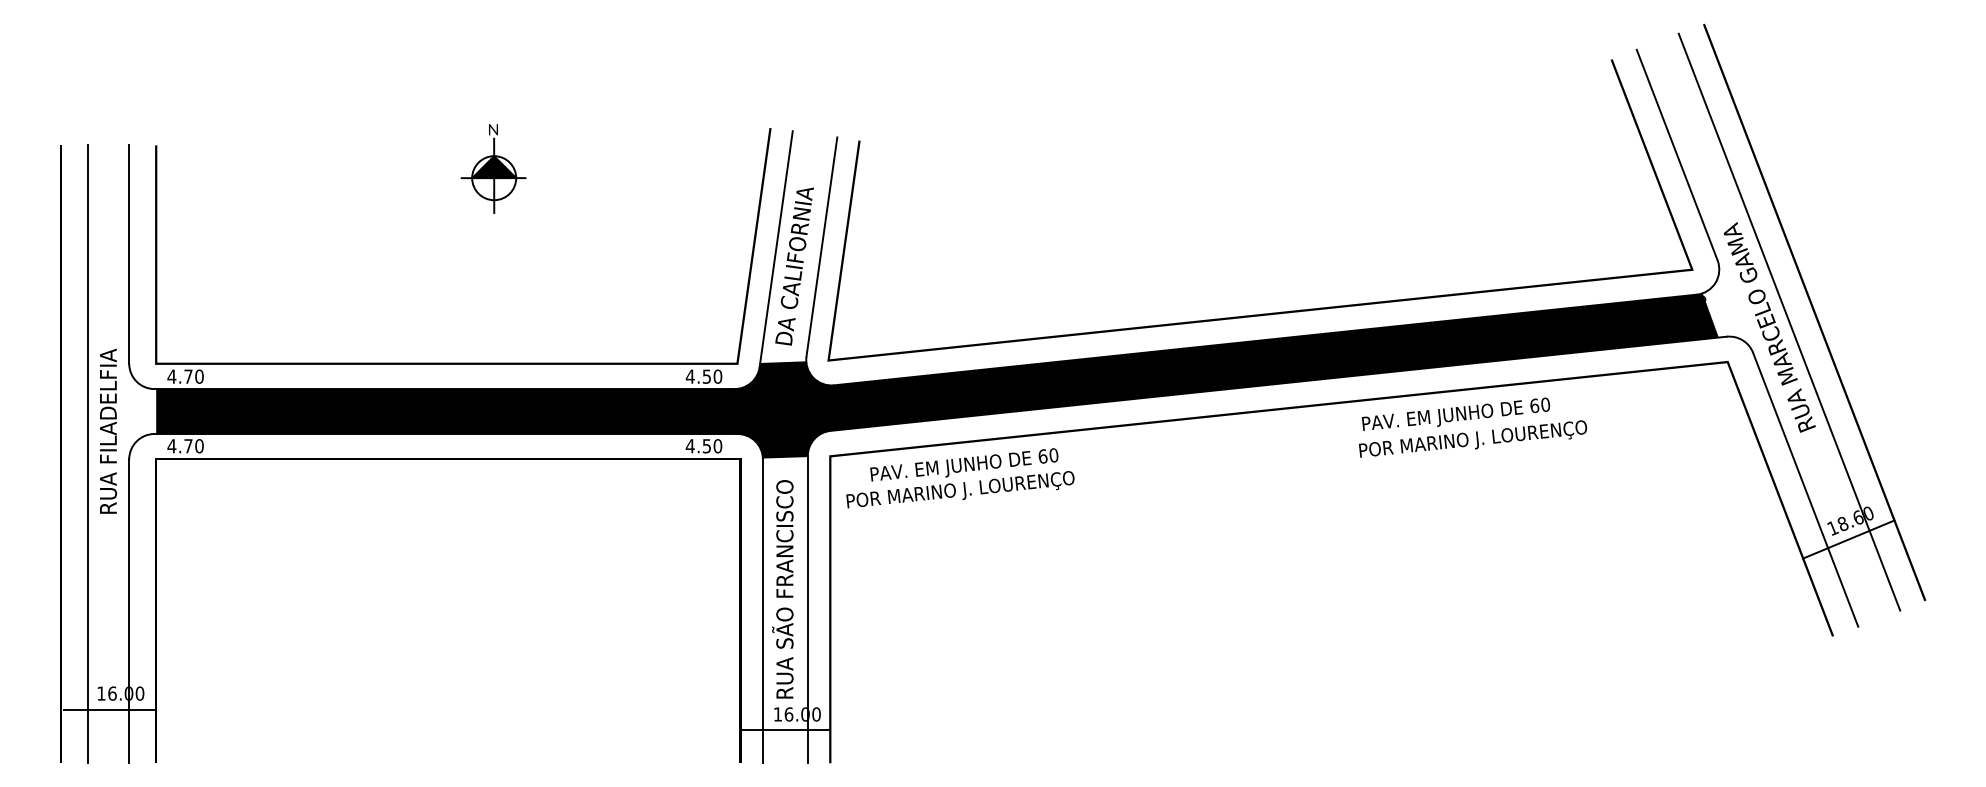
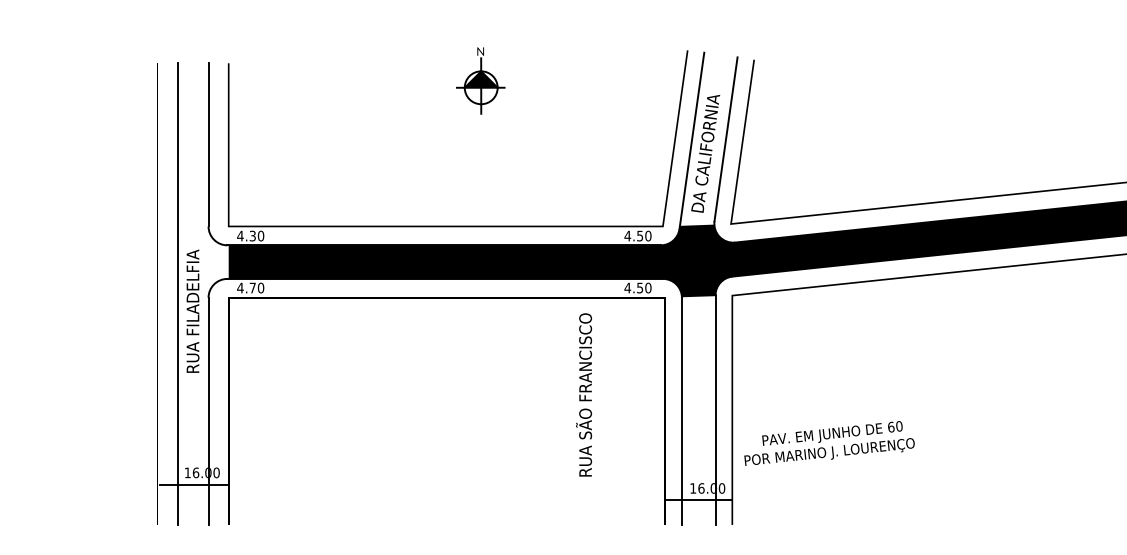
text: (188, 376) -> (252, 235), 4.70 -> 4.30
text: (108, 430) -> (193, 310), moved
text: (960, 478) -> (829, 443), moved
text: (782, 589) -> (583, 395), moved

